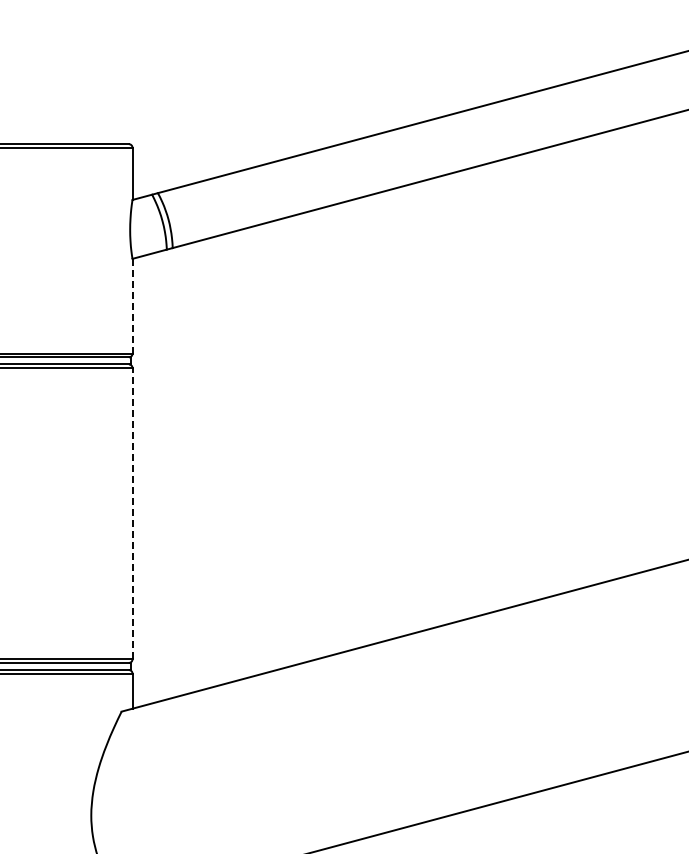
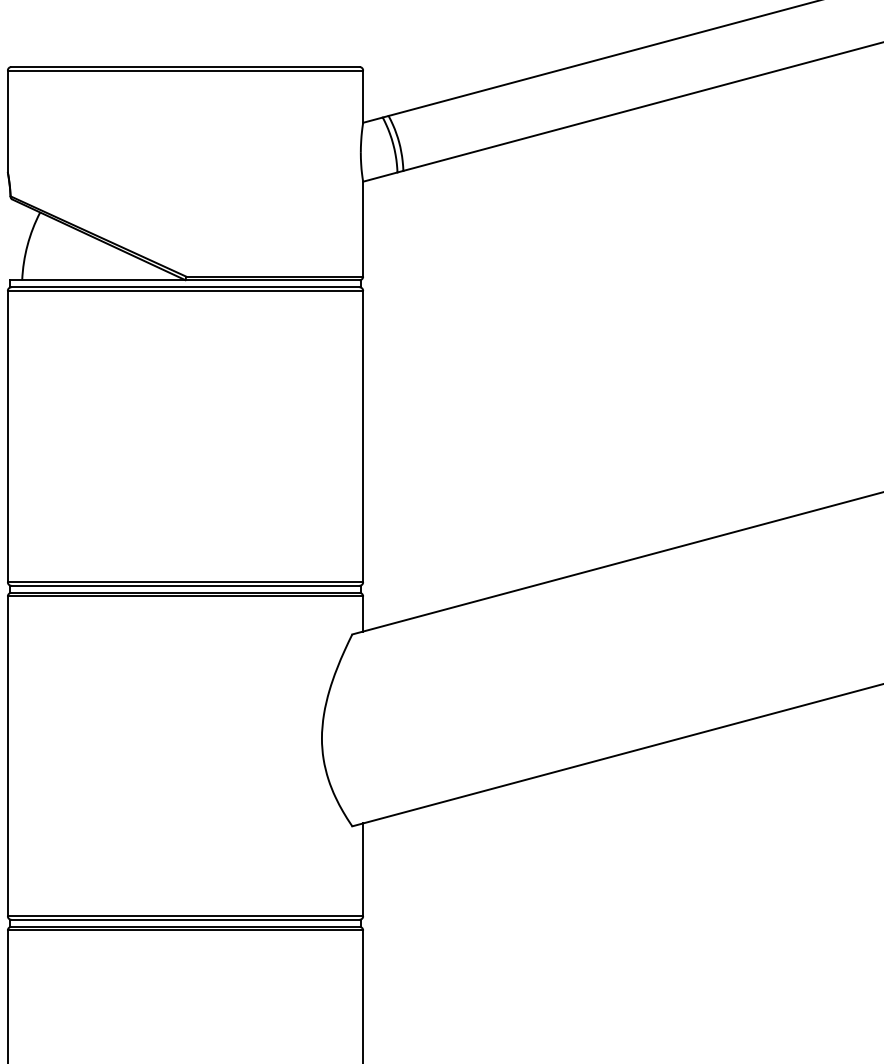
line: (132, 305) -> (363, 228), dashed -> solid
line: (132, 513) -> (363, 436), dashed -> solid

